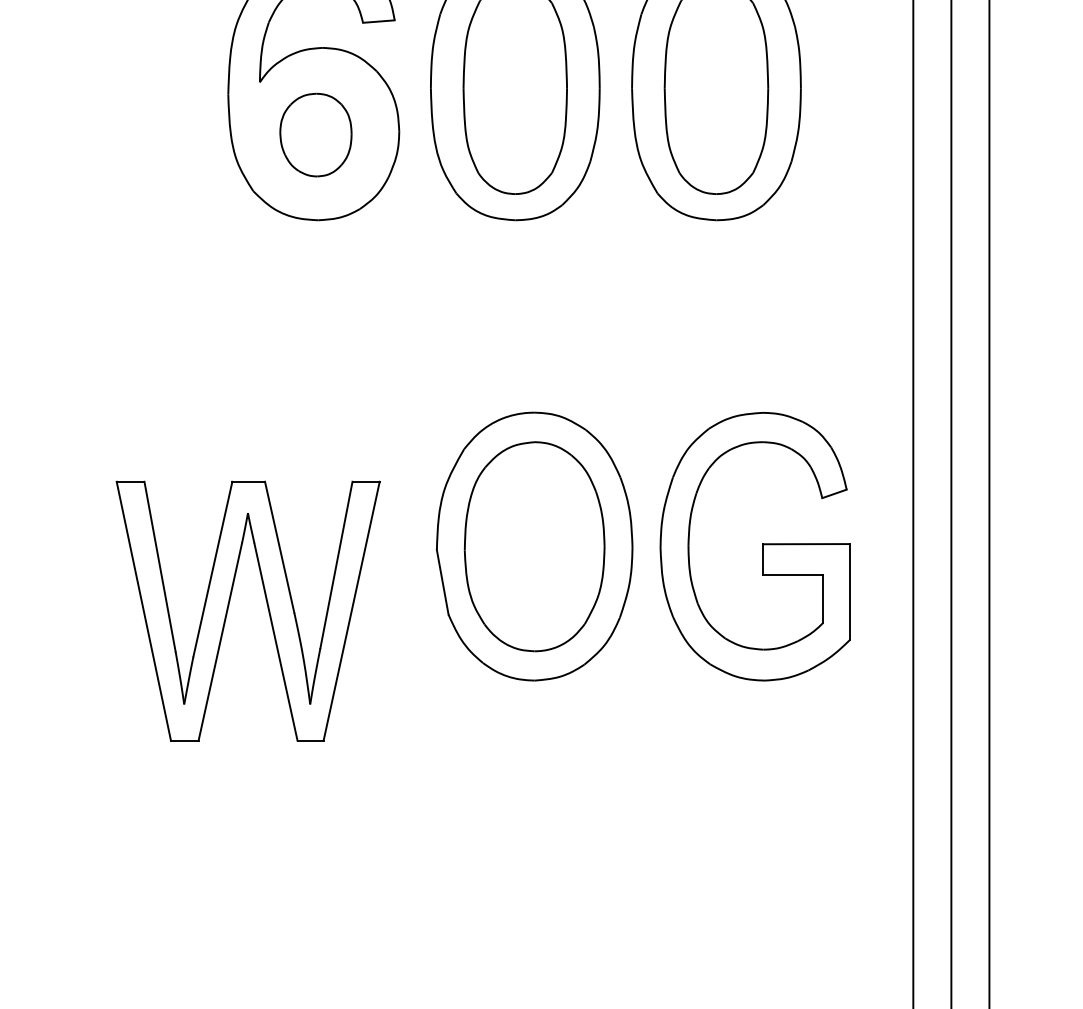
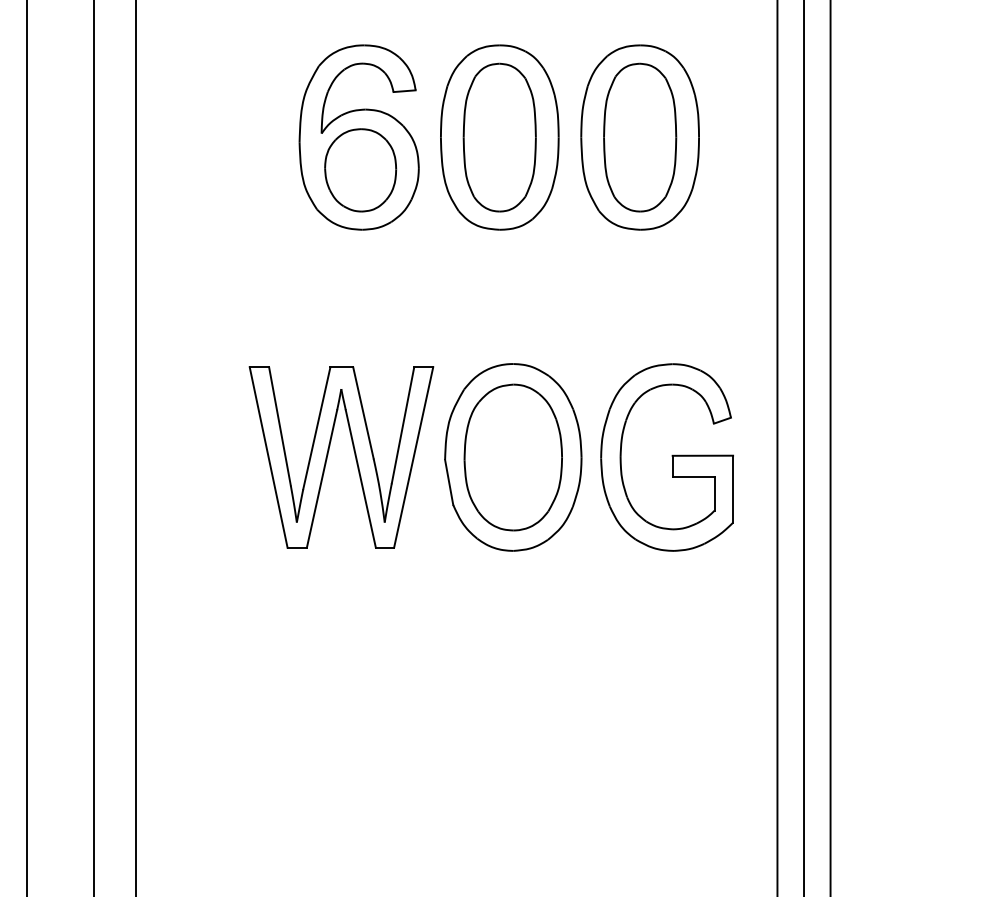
part: (315, 135) -> (360, 170), size x1.43
part: (229, 608) -> (328, 455), moved

